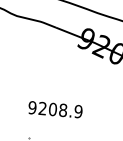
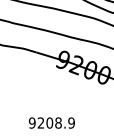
text: (55, 109) -> (51, 122), moved

